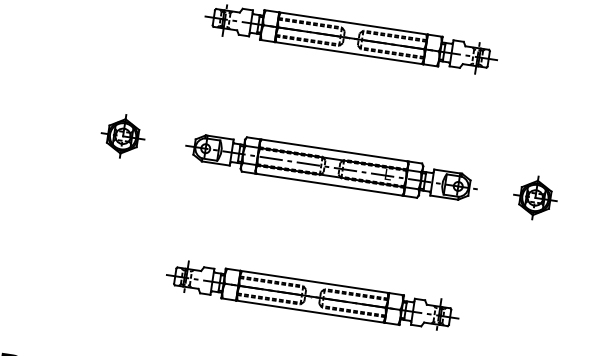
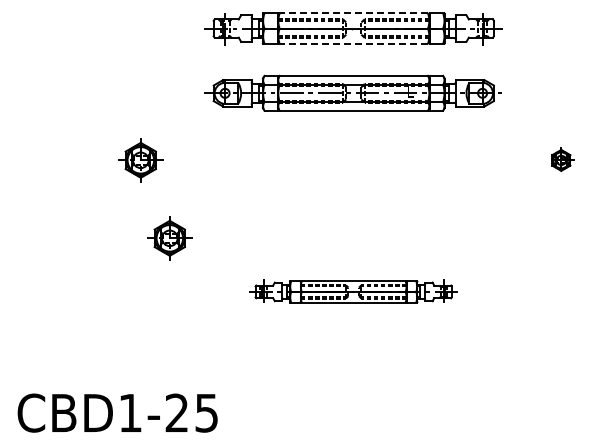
line: (353, 23) -> (353, 13), solid -> dashed
line: (348, 52) -> (353, 43), solid -> dashed
part: (330, 166) -> (352, 92), moved
part: (535, 198) -> (561, 160), size x0.6
part: (139, 217) -> (169, 238), added
part: (312, 296) -> (353, 291), size x0.7

